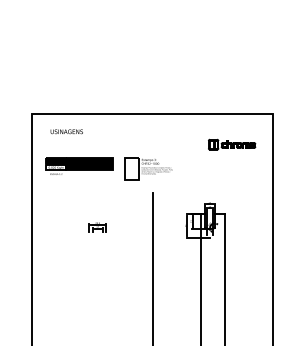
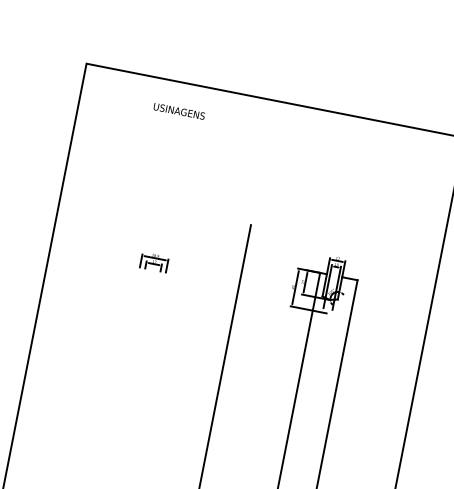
text: (66, 131) -> (178, 110), moved
part: (232, 144) -> (391, 173), removed
part: (79, 165) -> (144, 159), removed
part: (148, 168) -> (252, 185), removed

